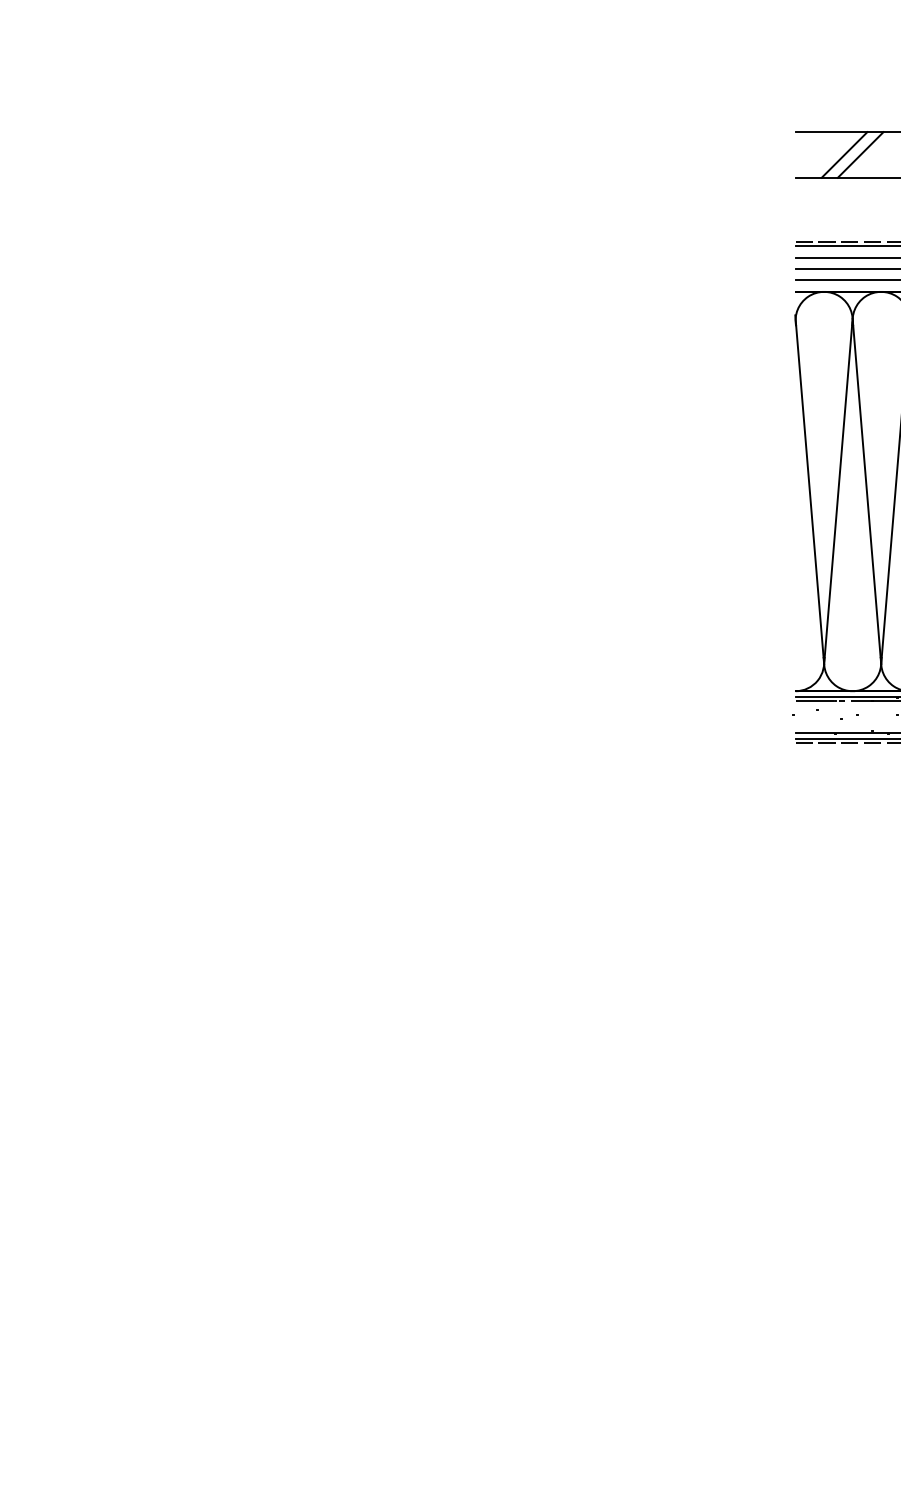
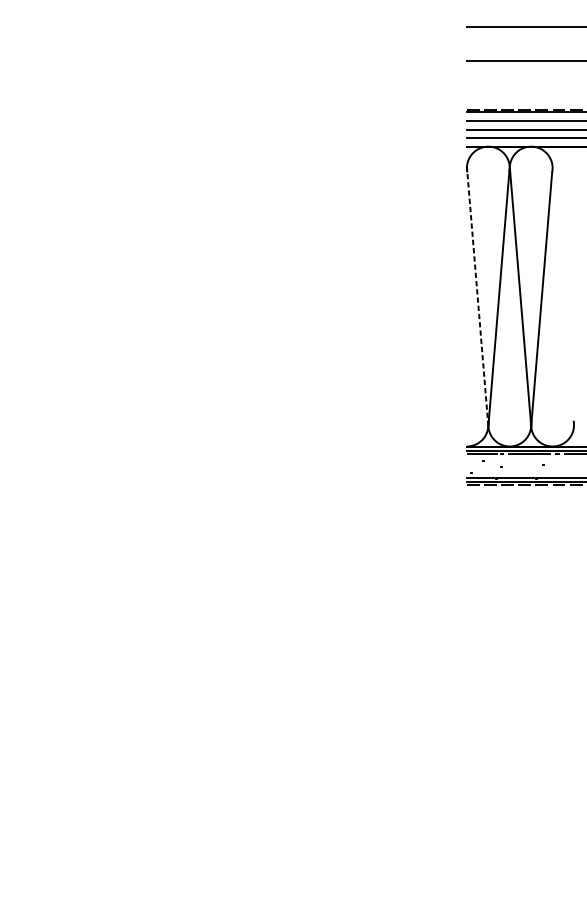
line: (844, 154) -> (503, 43), removed
line: (860, 154) -> (515, 43), removed
line: (809, 489) -> (477, 295), solid -> dashed

